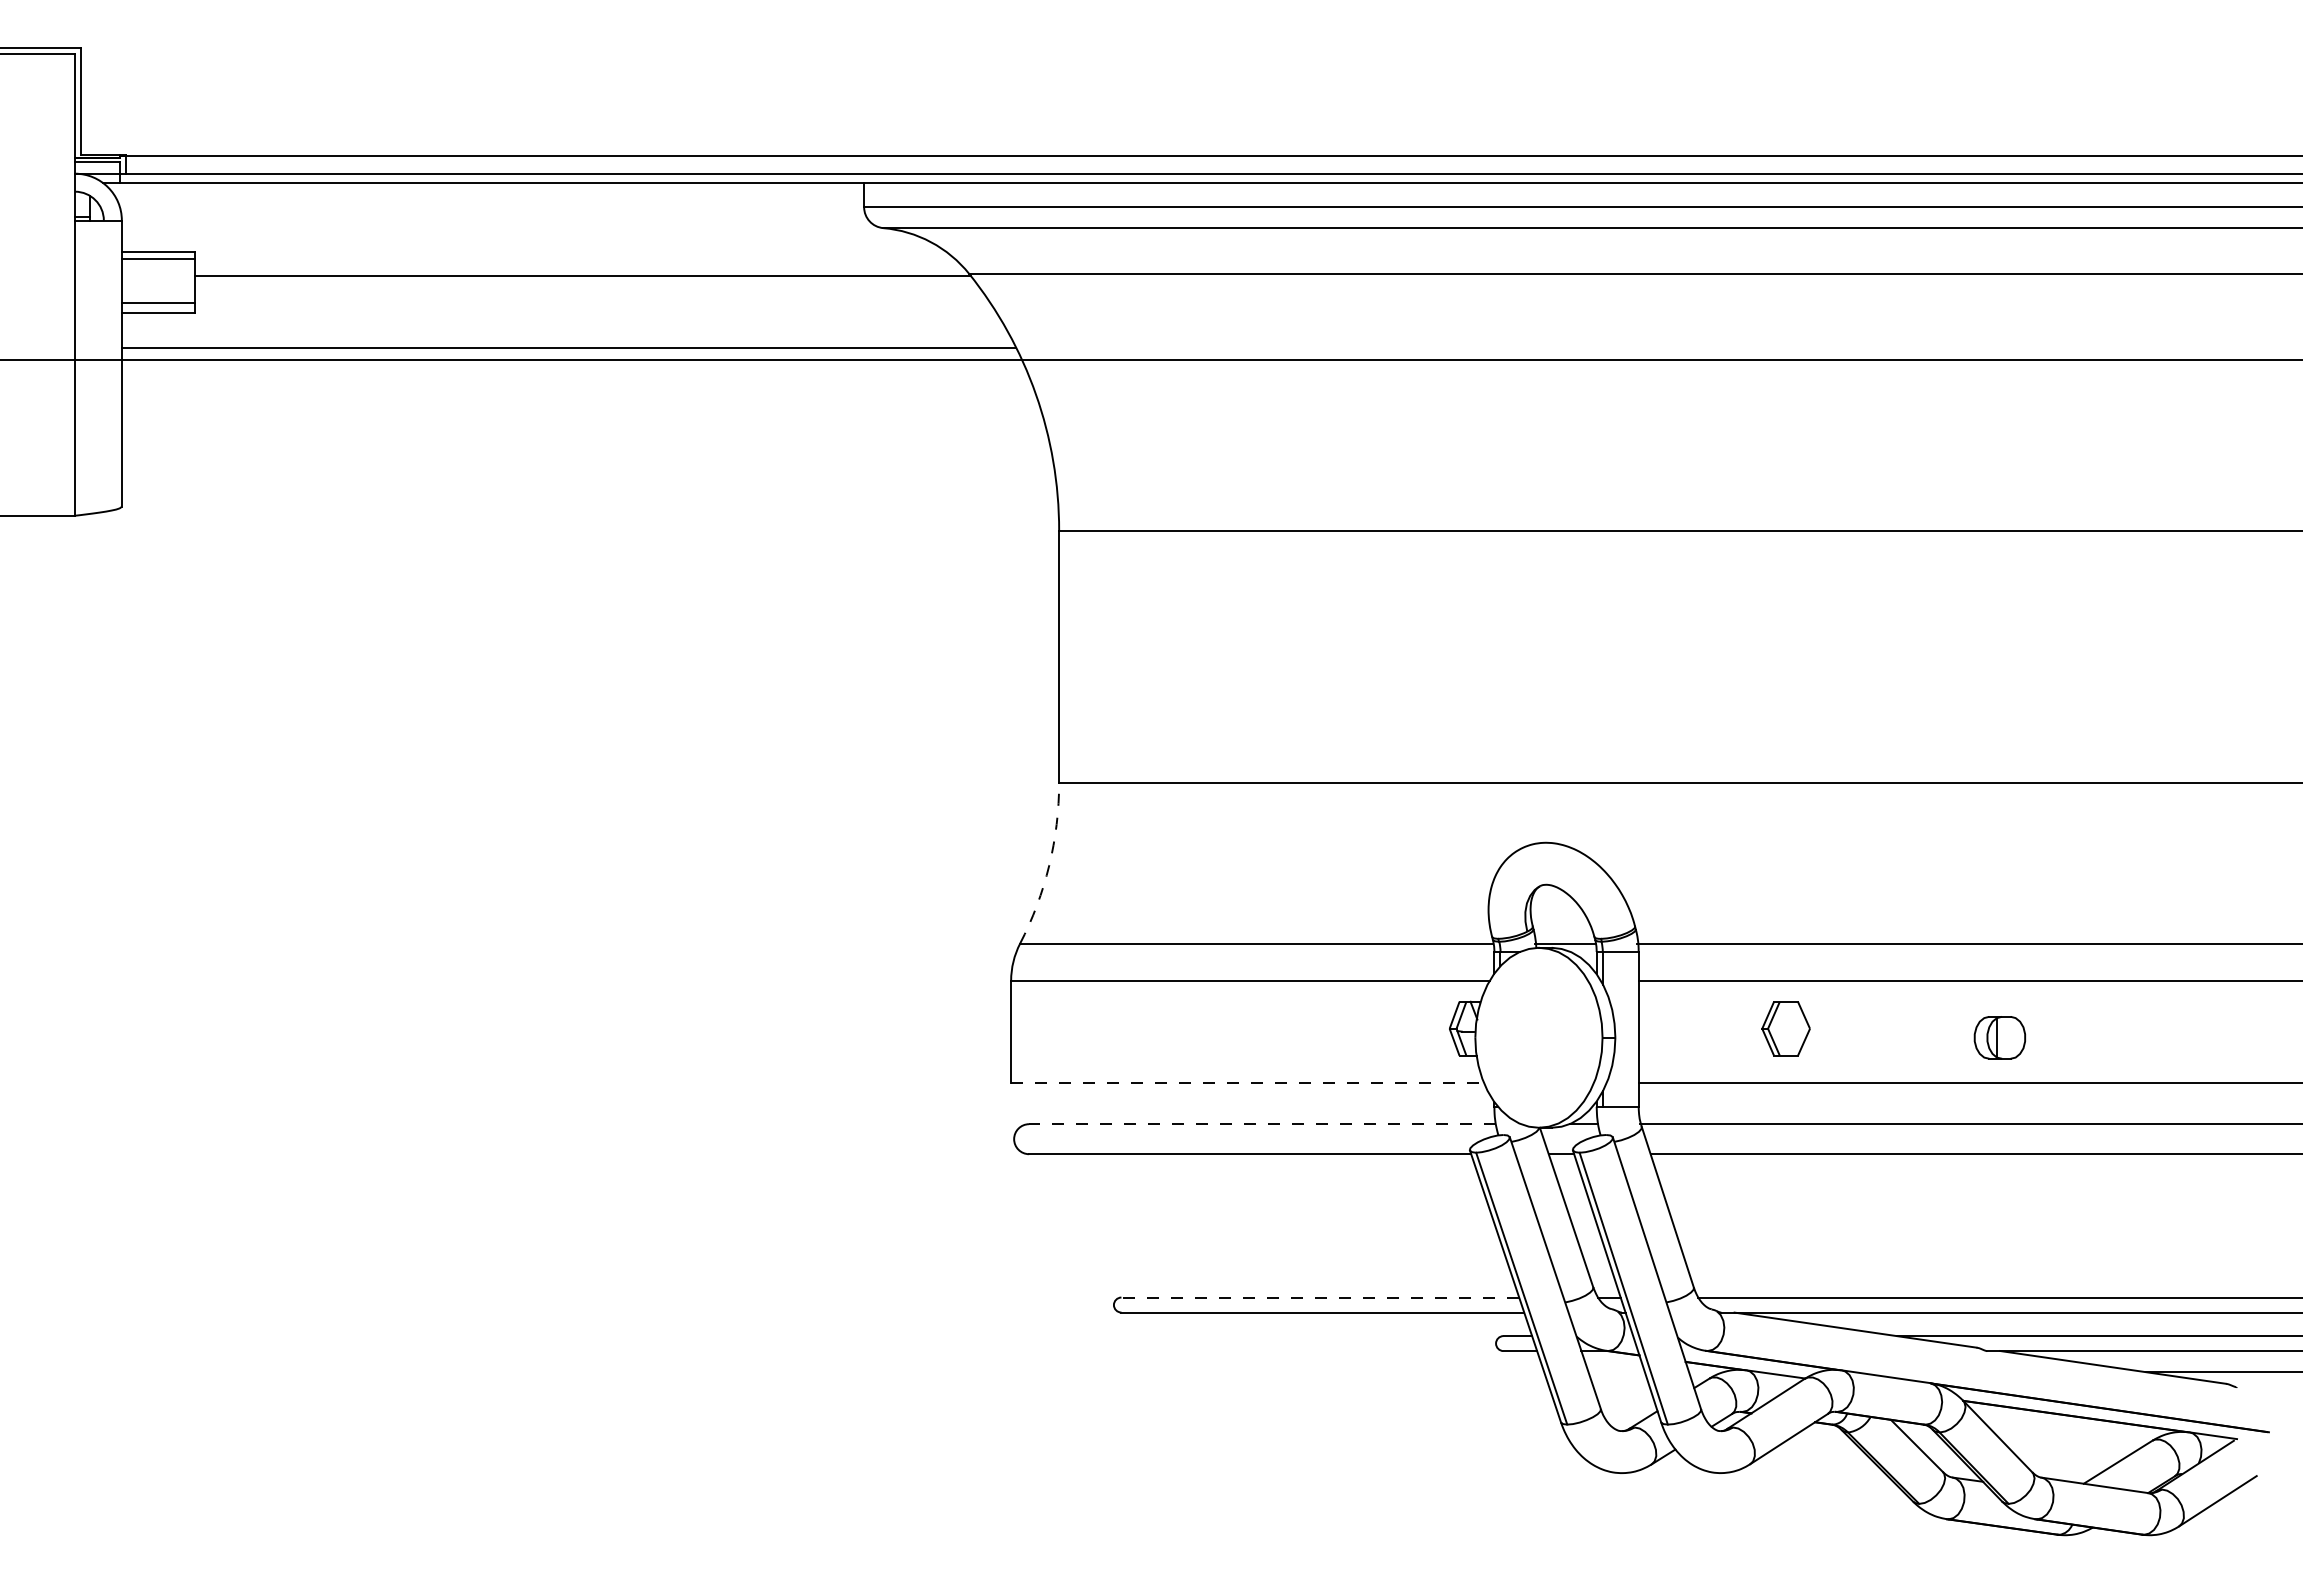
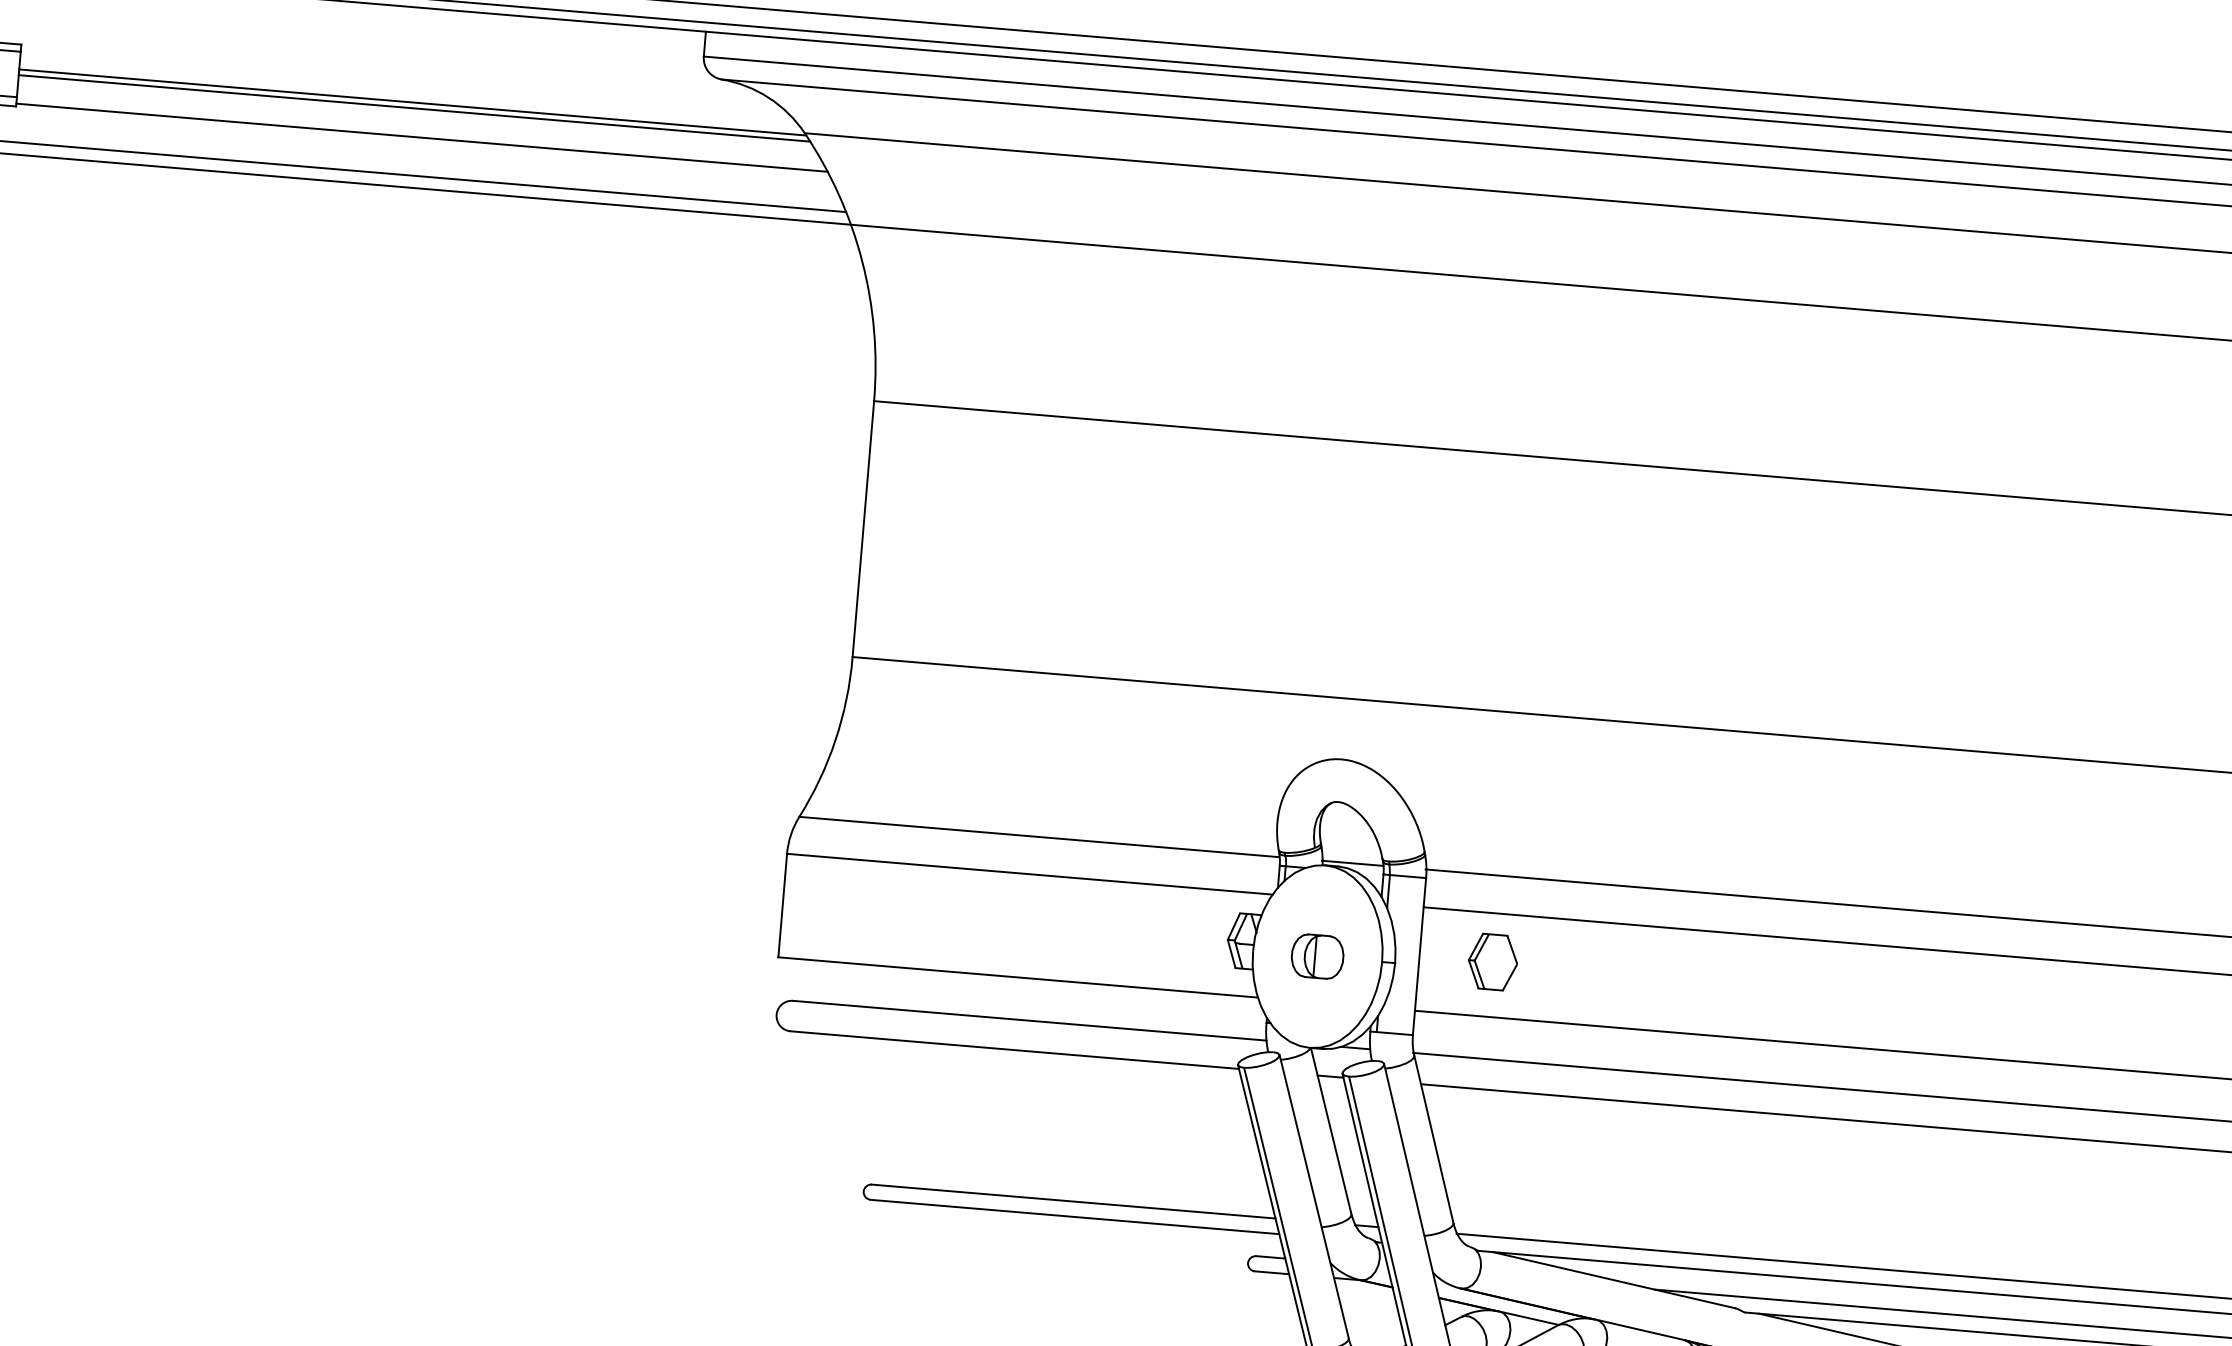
line: (585, 281) -> (414, 108), added
line: (594, 309) -> (421, 137), added
arc: (1049, 865) -> (835, 740), dashed -> solid
part: (1785, 1028) -> (1492, 961), moved
part: (1999, 1037) -> (1317, 956), moved
line: (1248, 1082) -> (1019, 977), dashed -> solid
line: (1262, 1124) -> (1029, 1021), dashed -> solid
line: (1320, 1297) -> (1073, 1201), dashed -> solid

